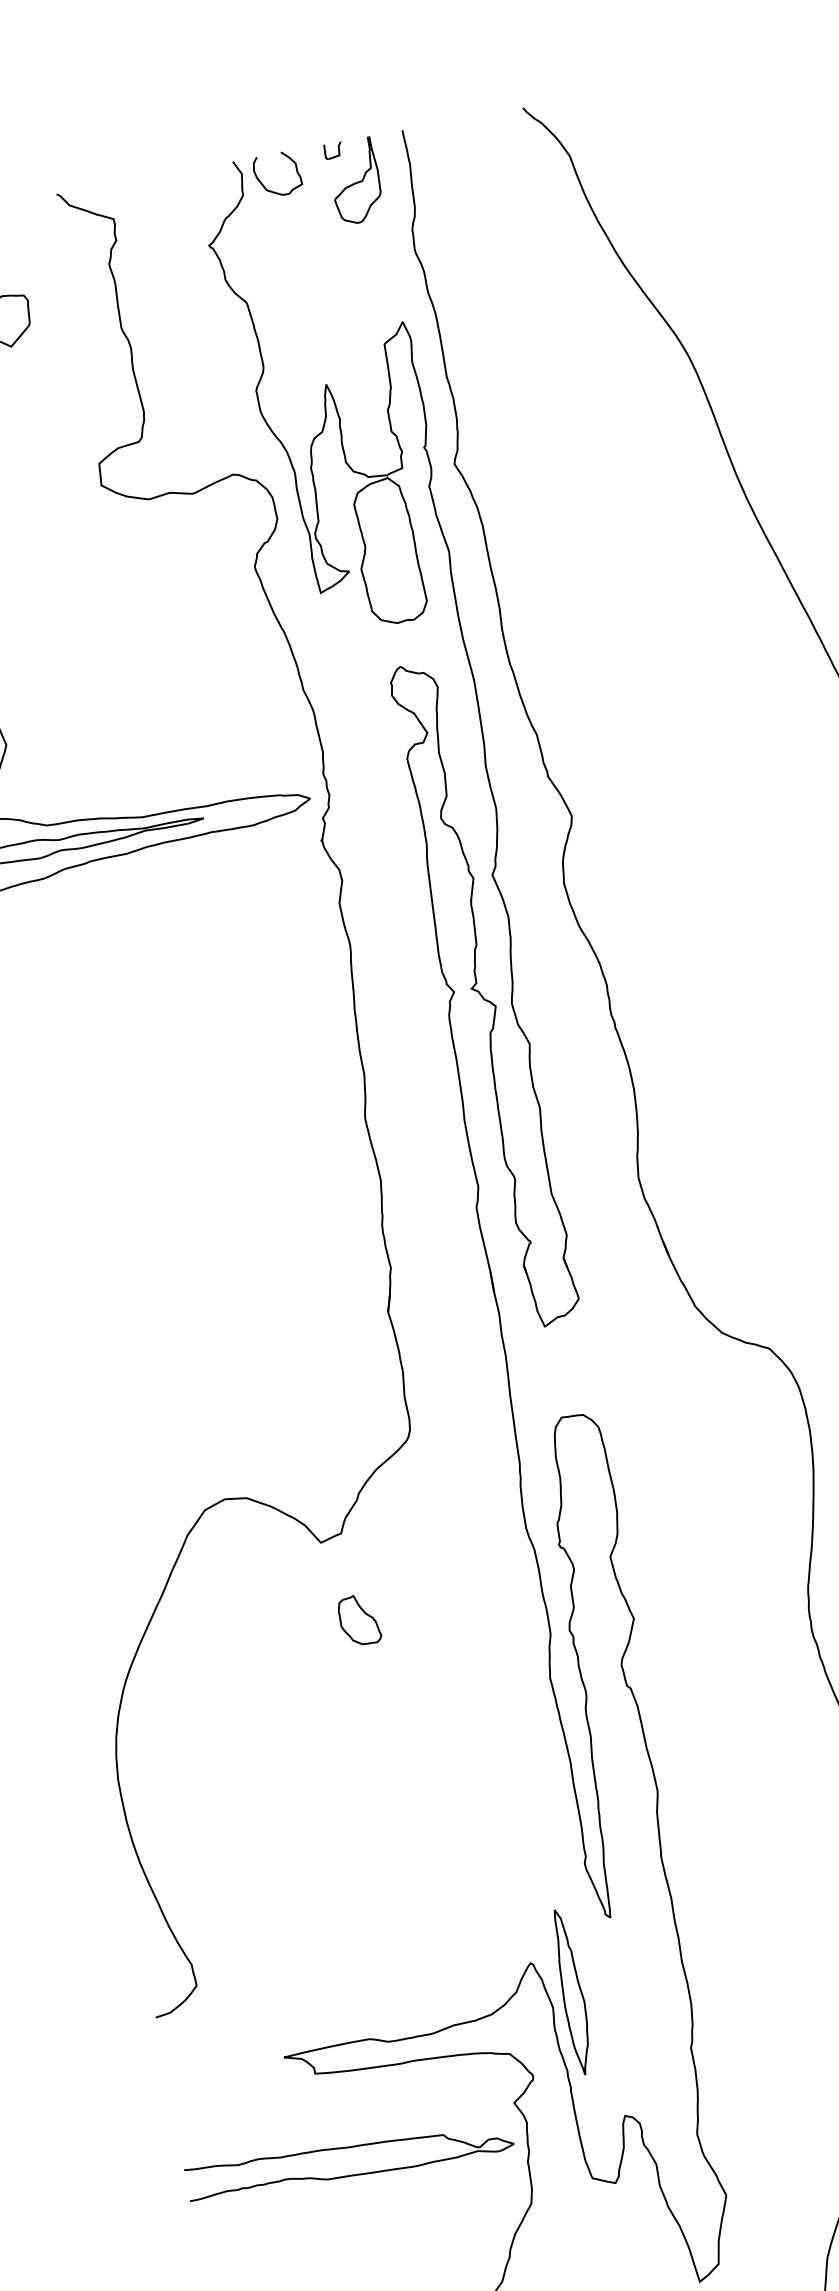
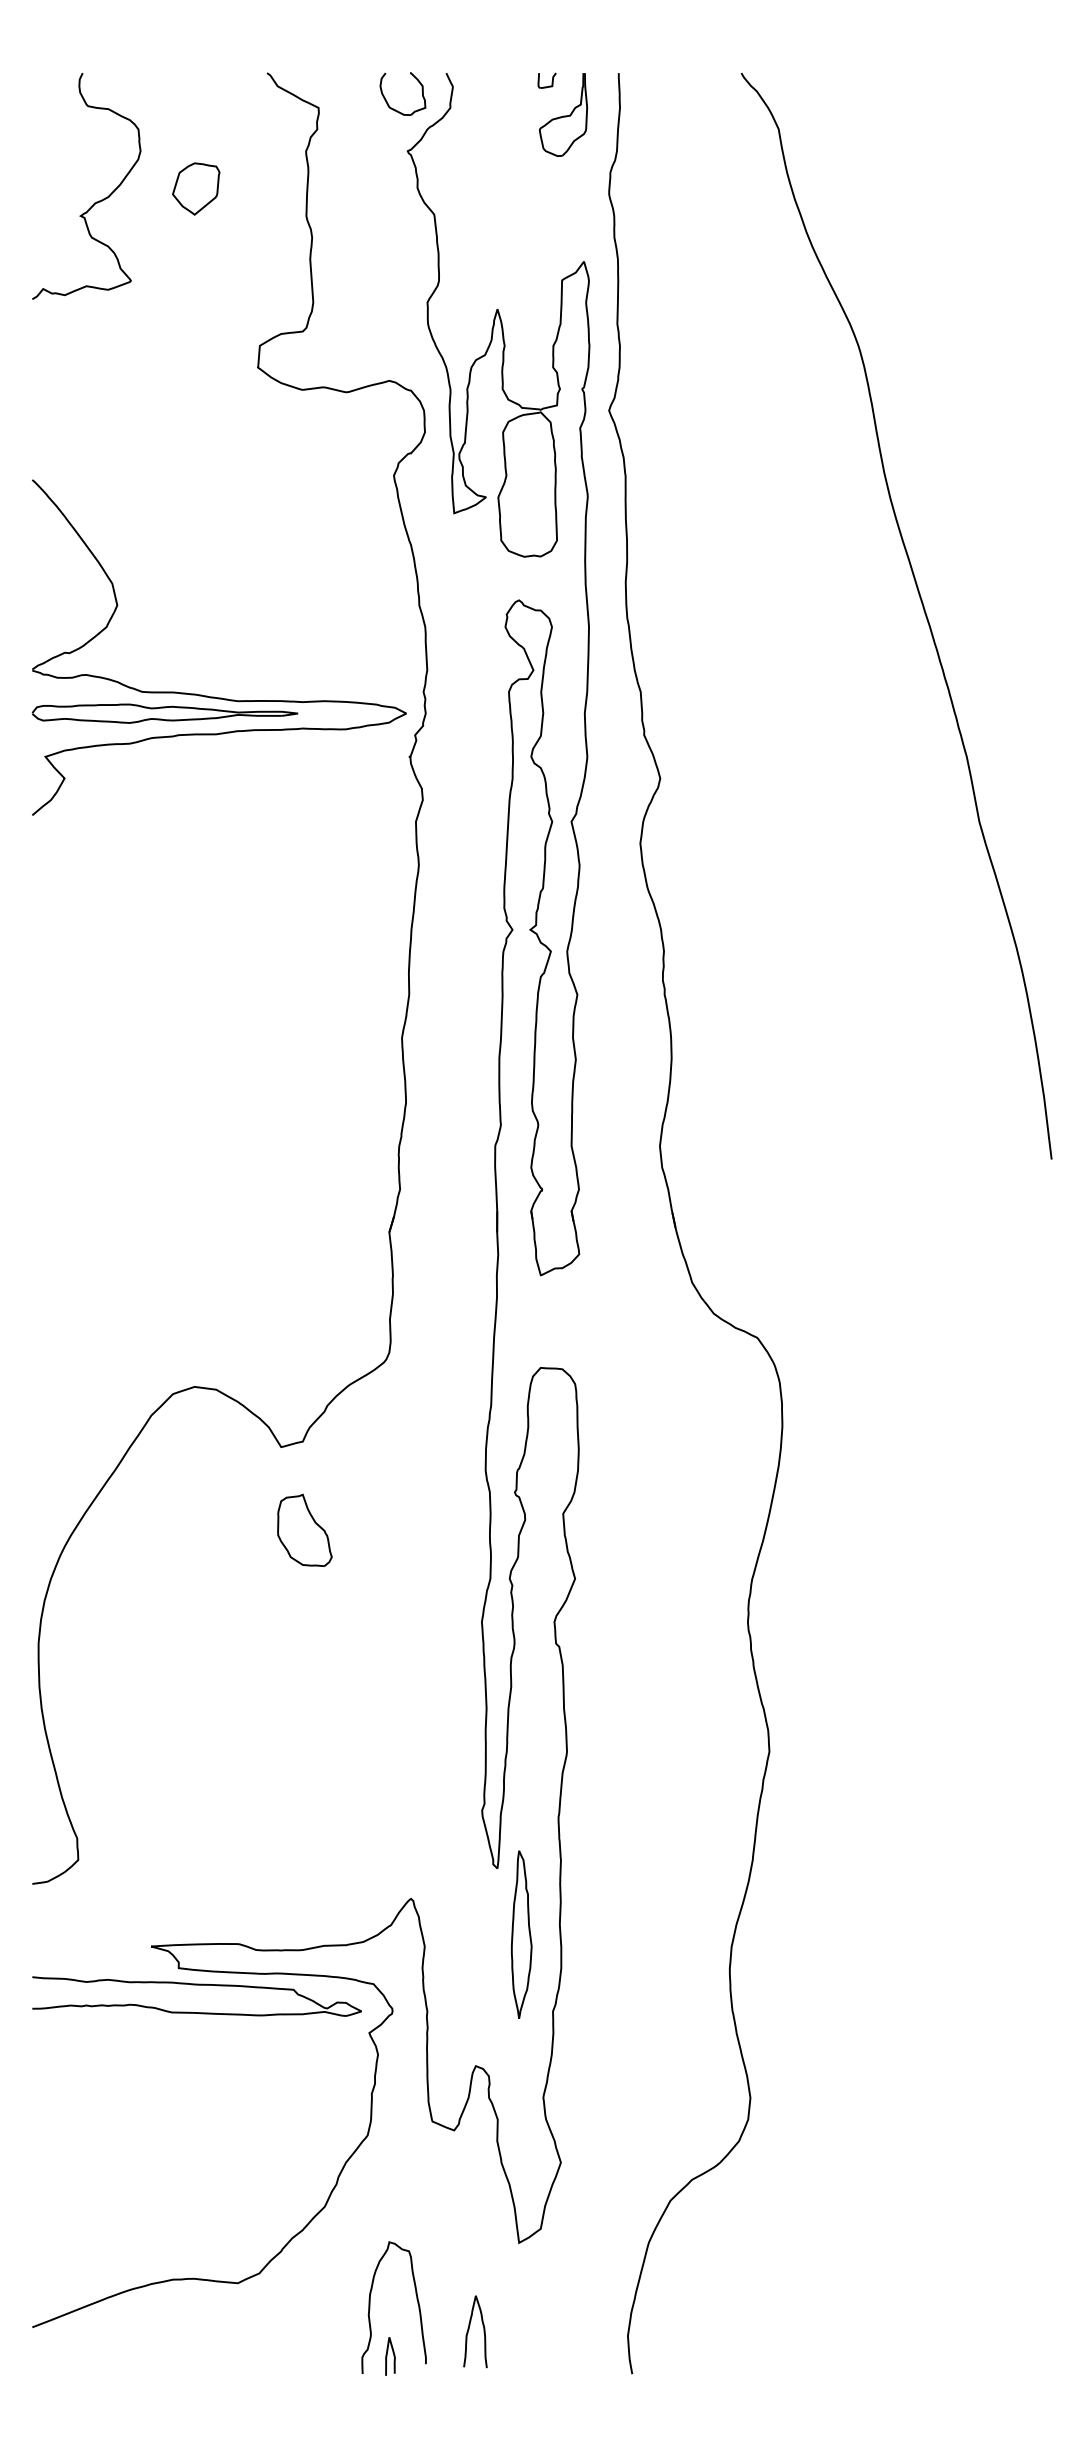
part: (263, 184) -> (387, 101), moved
part: (358, 1619) -> (304, 1529), size x1.43
part: (572, 1991) -> (521, 1934), moved
curve: (347, 2148) -> (196, 1985), moved

